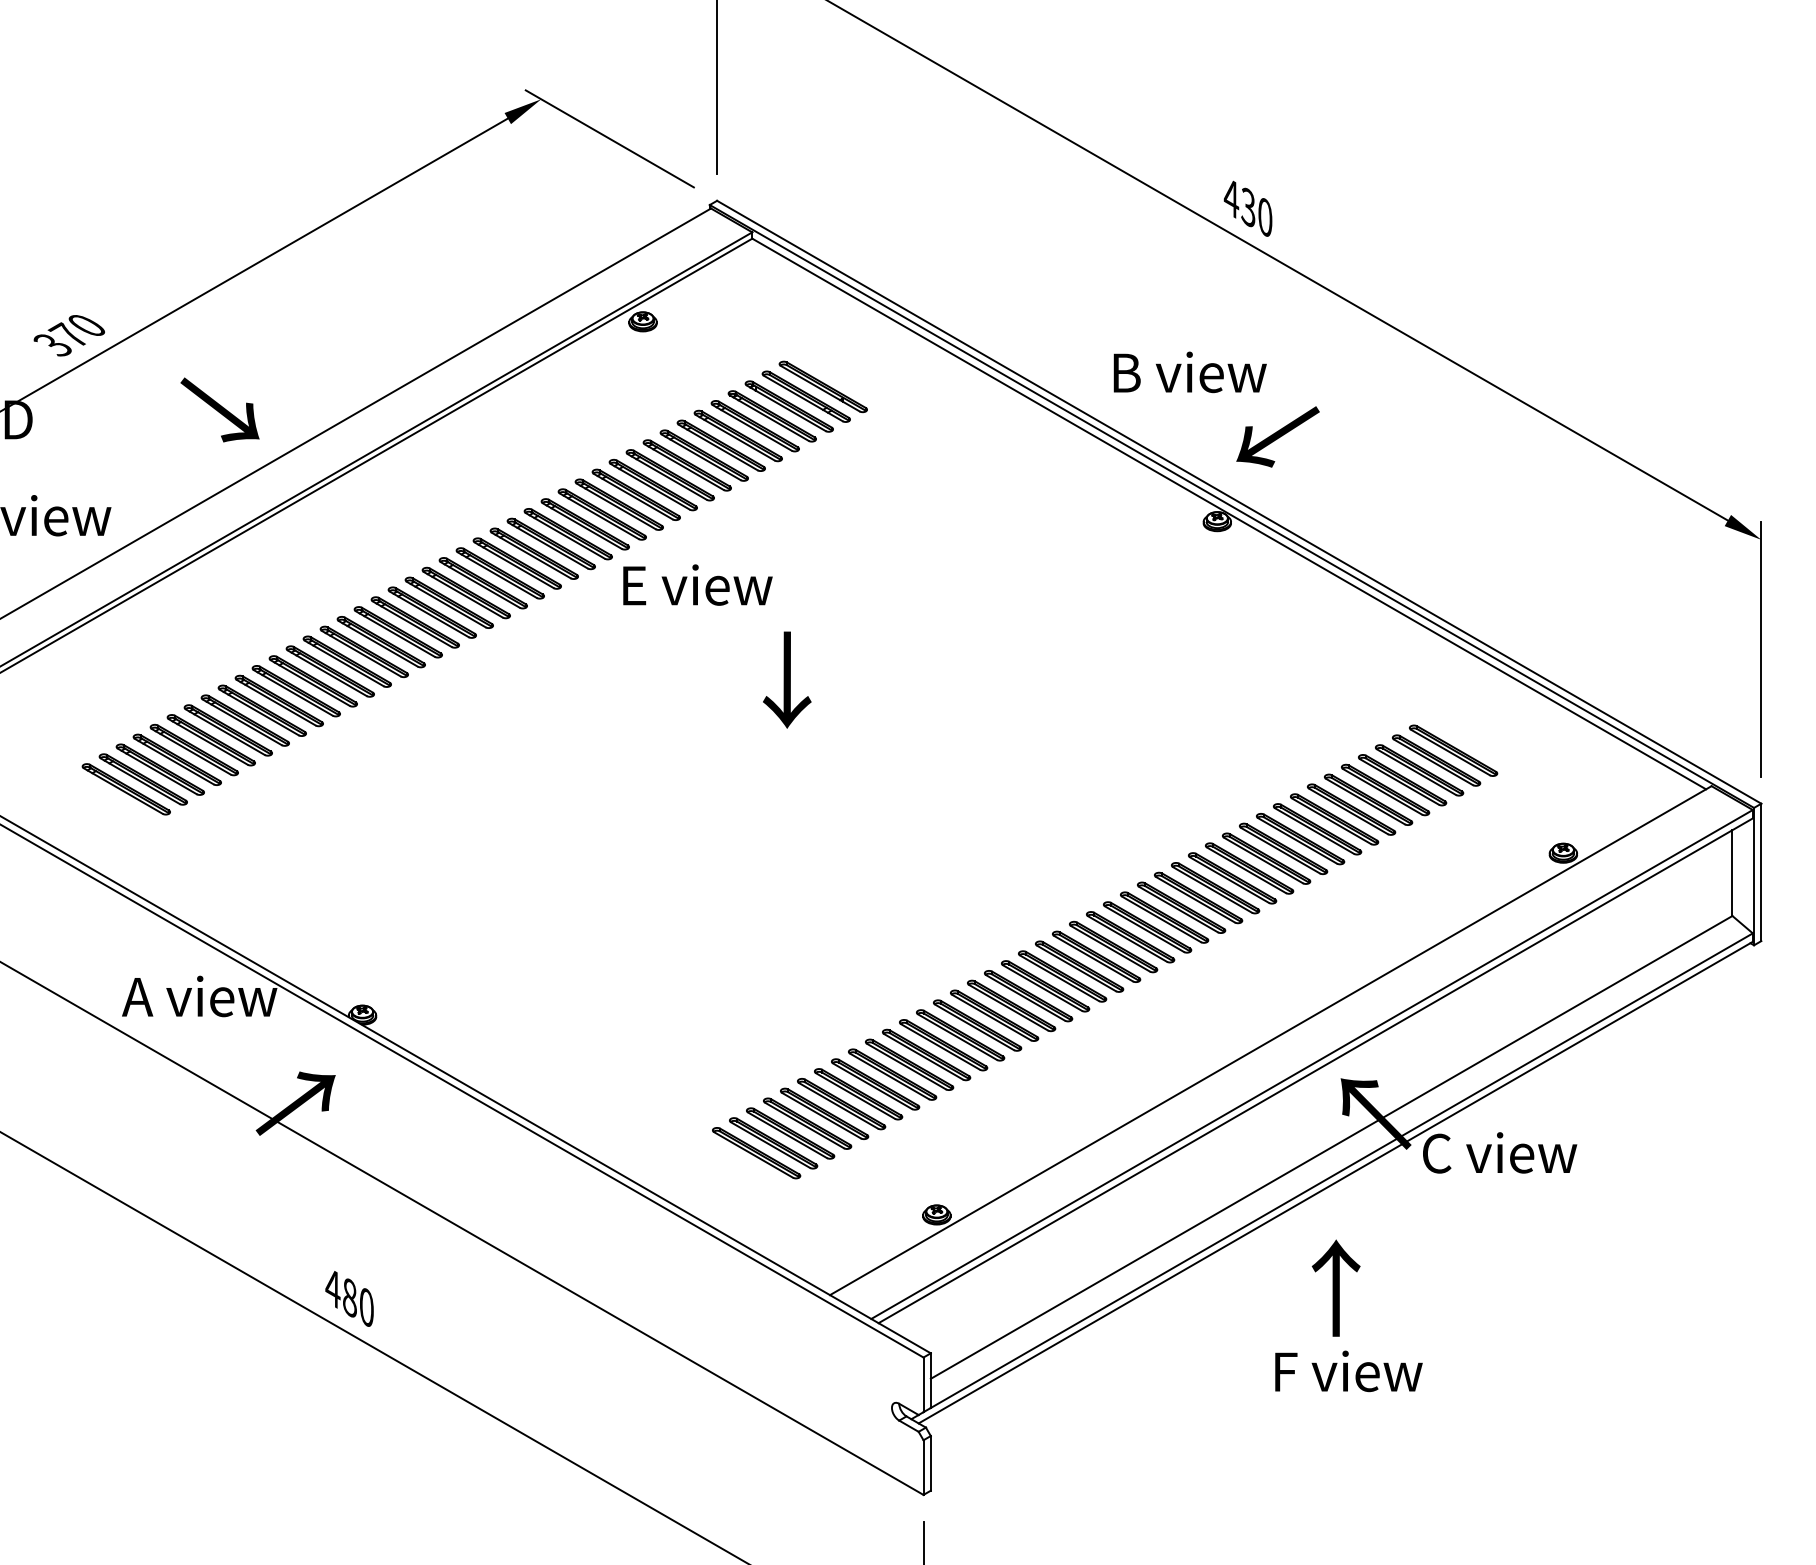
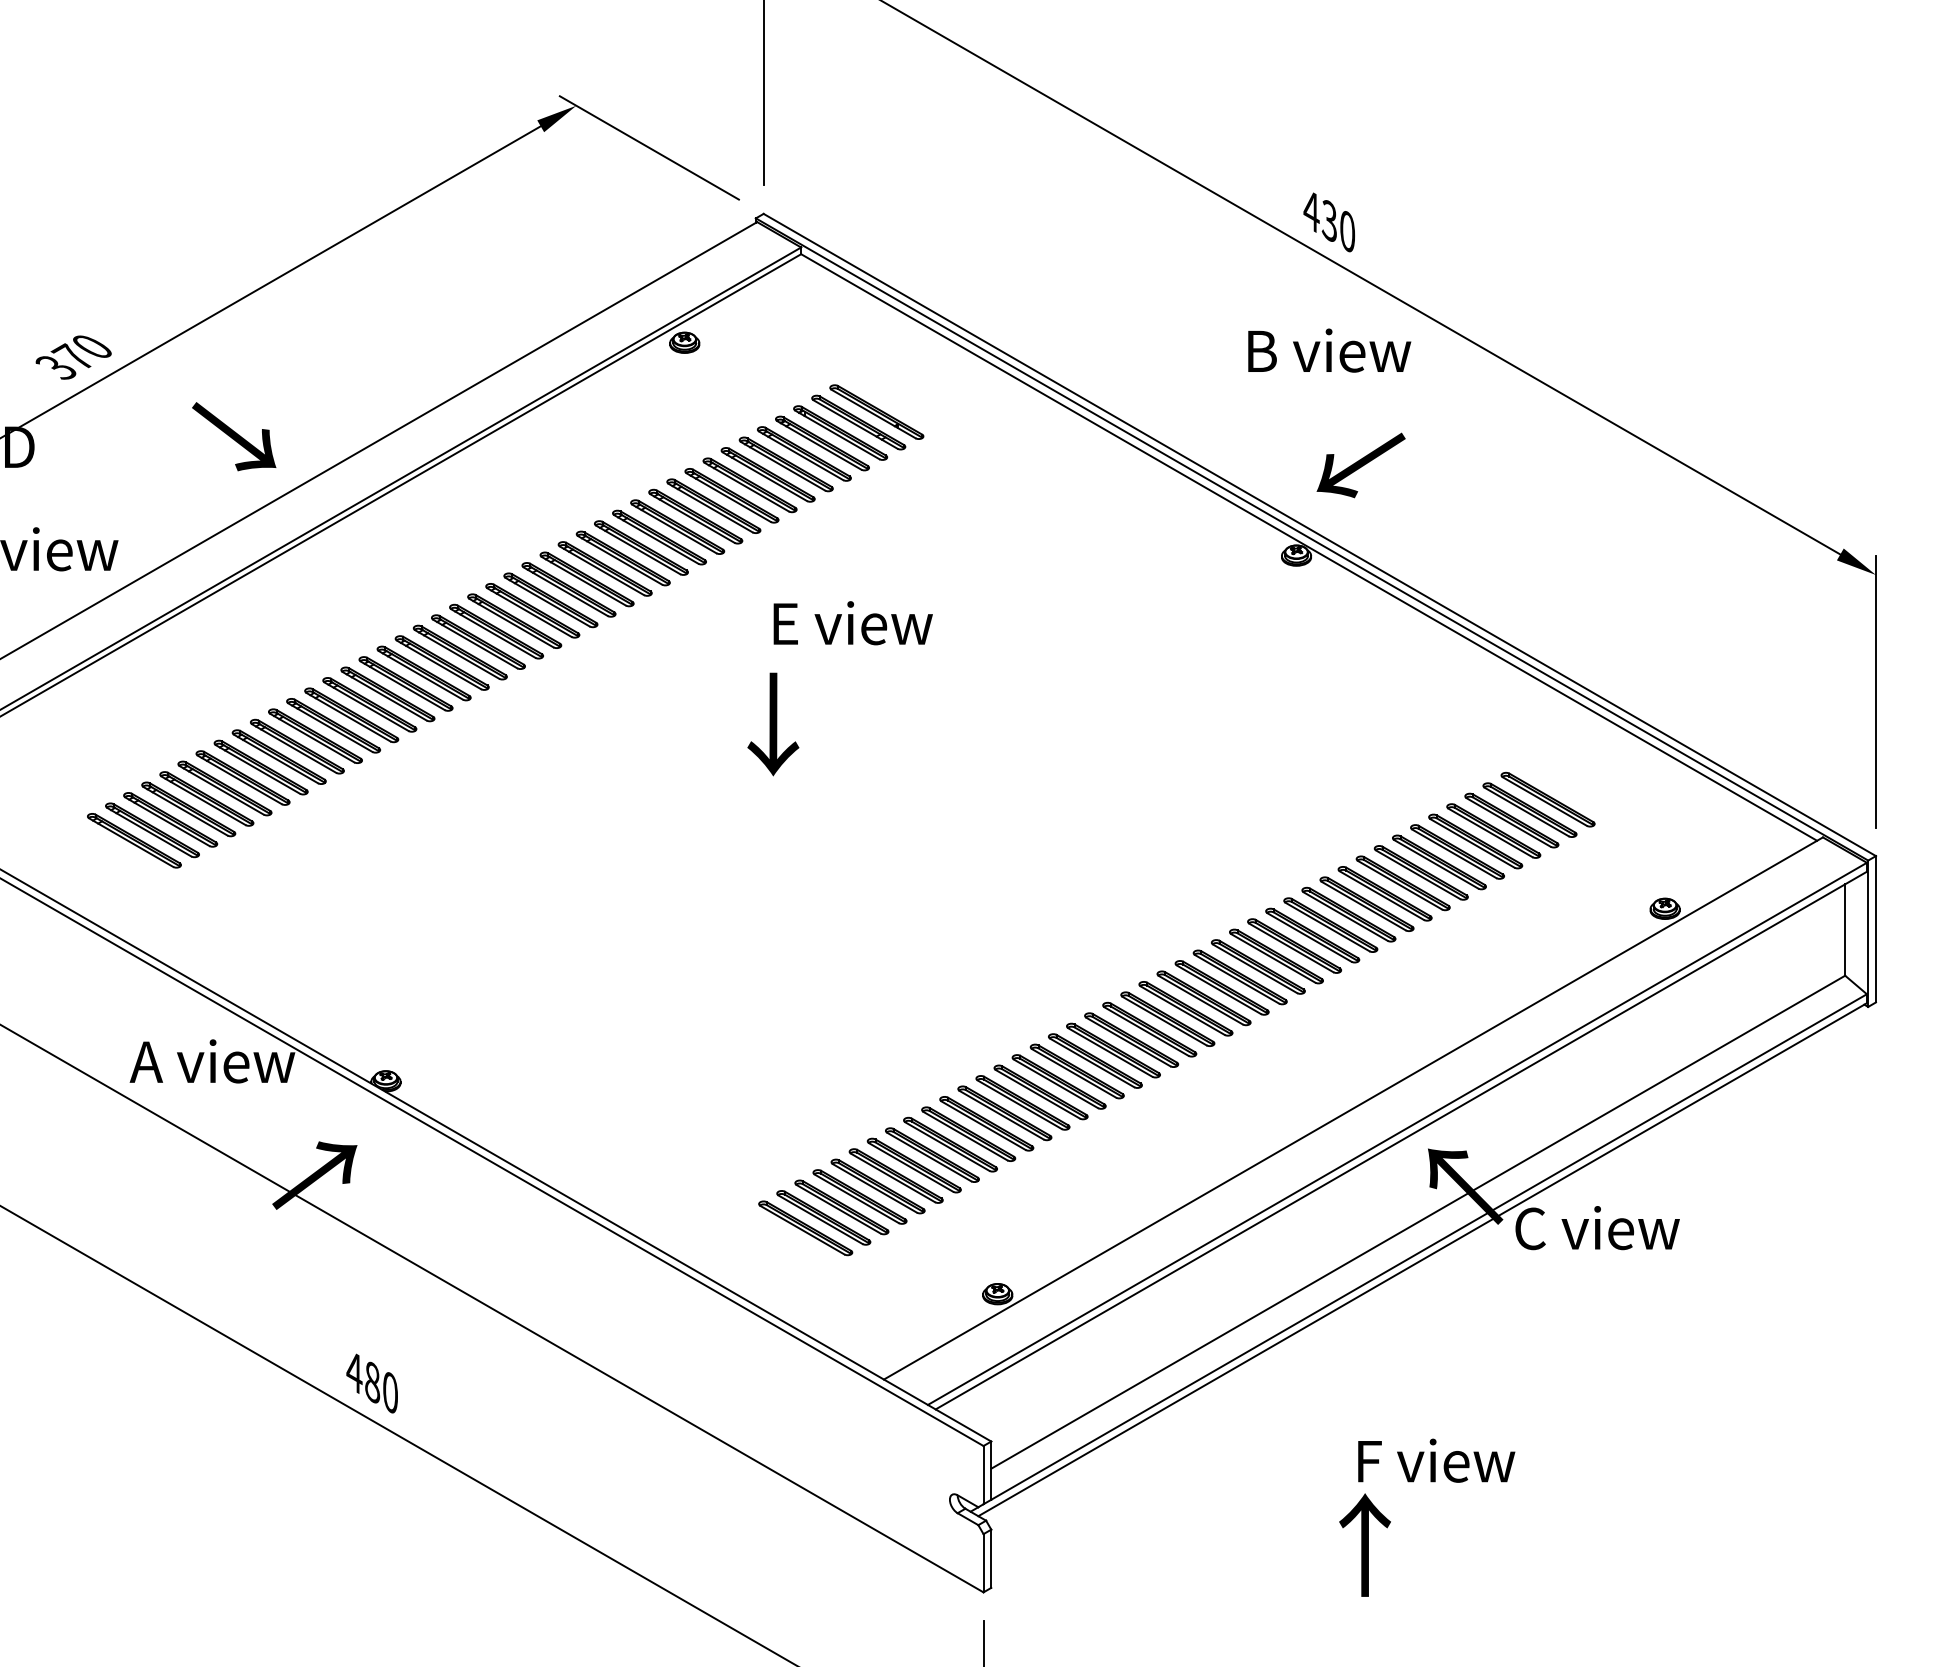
text: (1190, 372) -> (1329, 350), moved
text: (697, 585) -> (852, 623), moved
text: (787, 680) -> (773, 724), moved
text: (1335, 1287) -> (1364, 1544), moved

